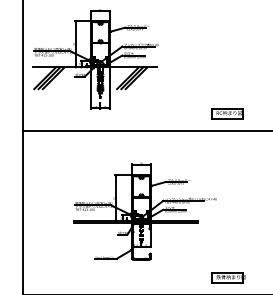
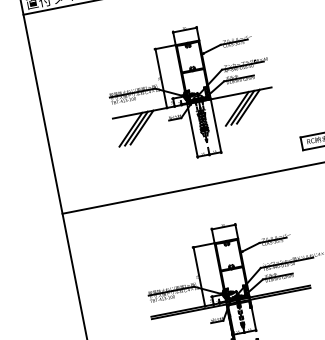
part: (95, 59) -> (190, 93), moved

